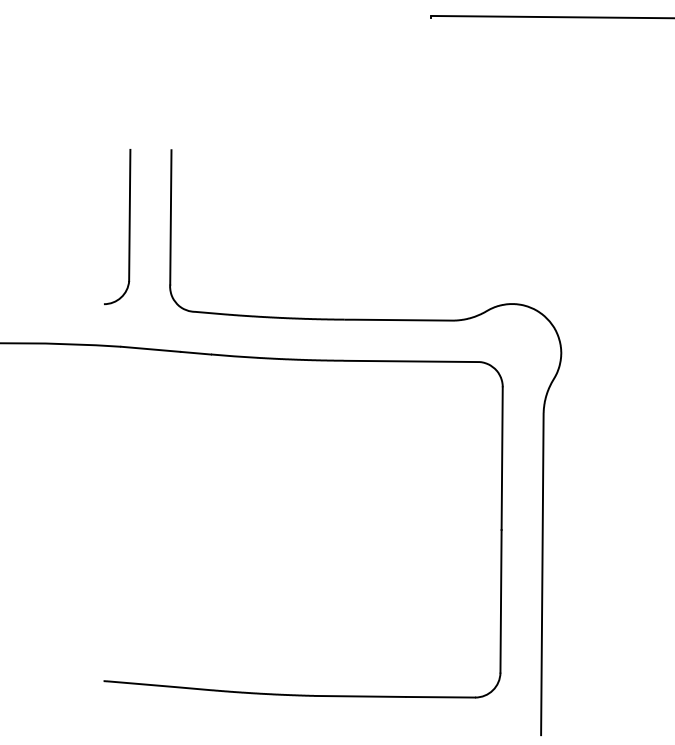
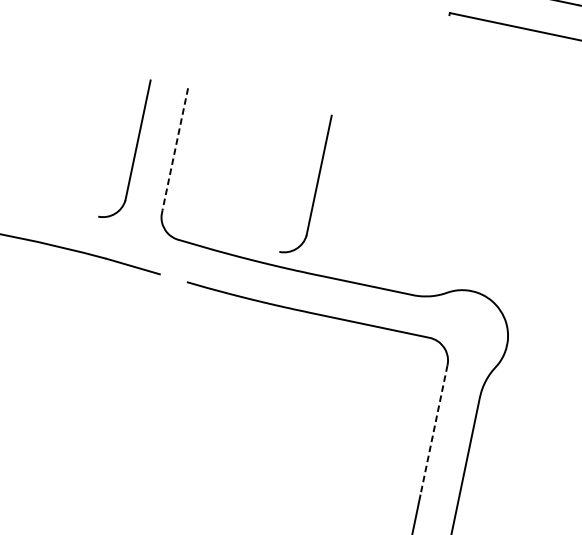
line: (170, 217) -> (174, 149), solid -> dashed
part: (326, 226) -> (315, 186), added
line: (195, 352) -> (173, 277), removed
line: (502, 459) -> (434, 431), solid -> dashed

